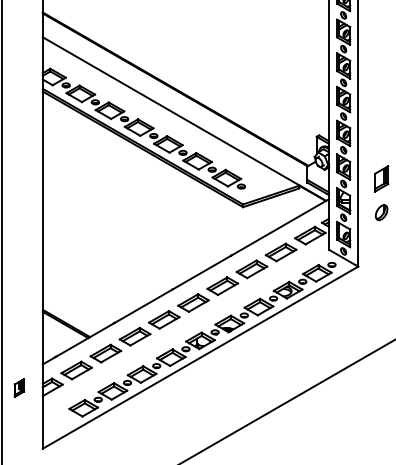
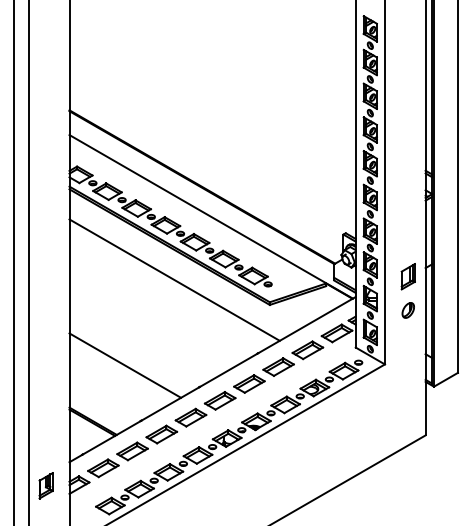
line: (147, 181) -> (174, 279), added
line: (98, 267) -> (125, 365), added
part: (18, 387) -> (45, 485), size x1.43

